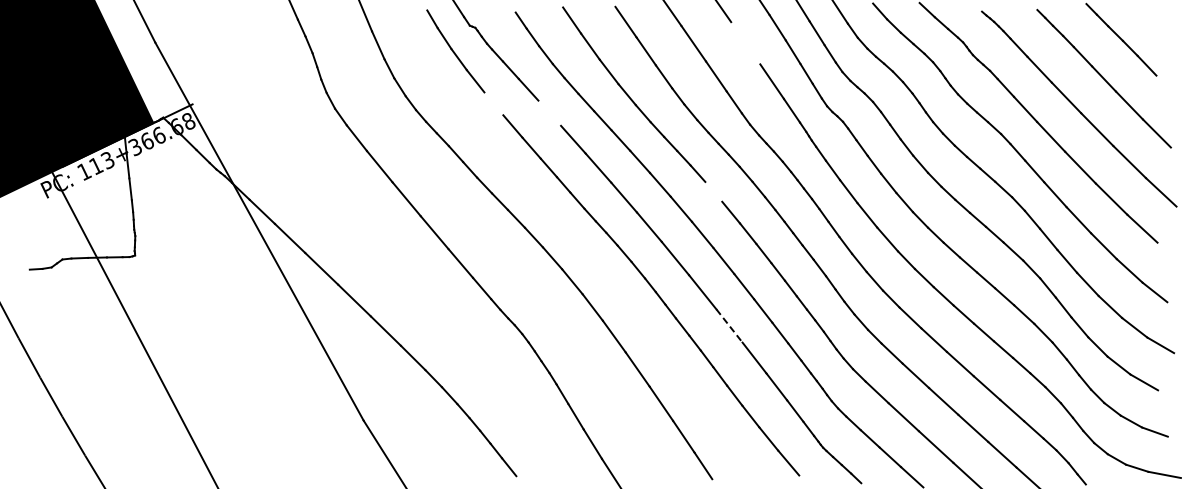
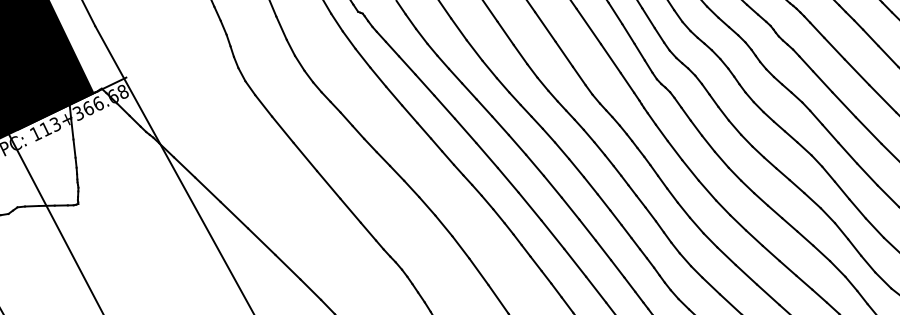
line: (745, 43) -> (588, 26), added
line: (493, 103) -> (377, 76), added
line: (549, 112) -> (424, 84), added
line: (713, 191) -> (561, 150), added
line: (729, 326) -> (575, 263), dashed -> solid

